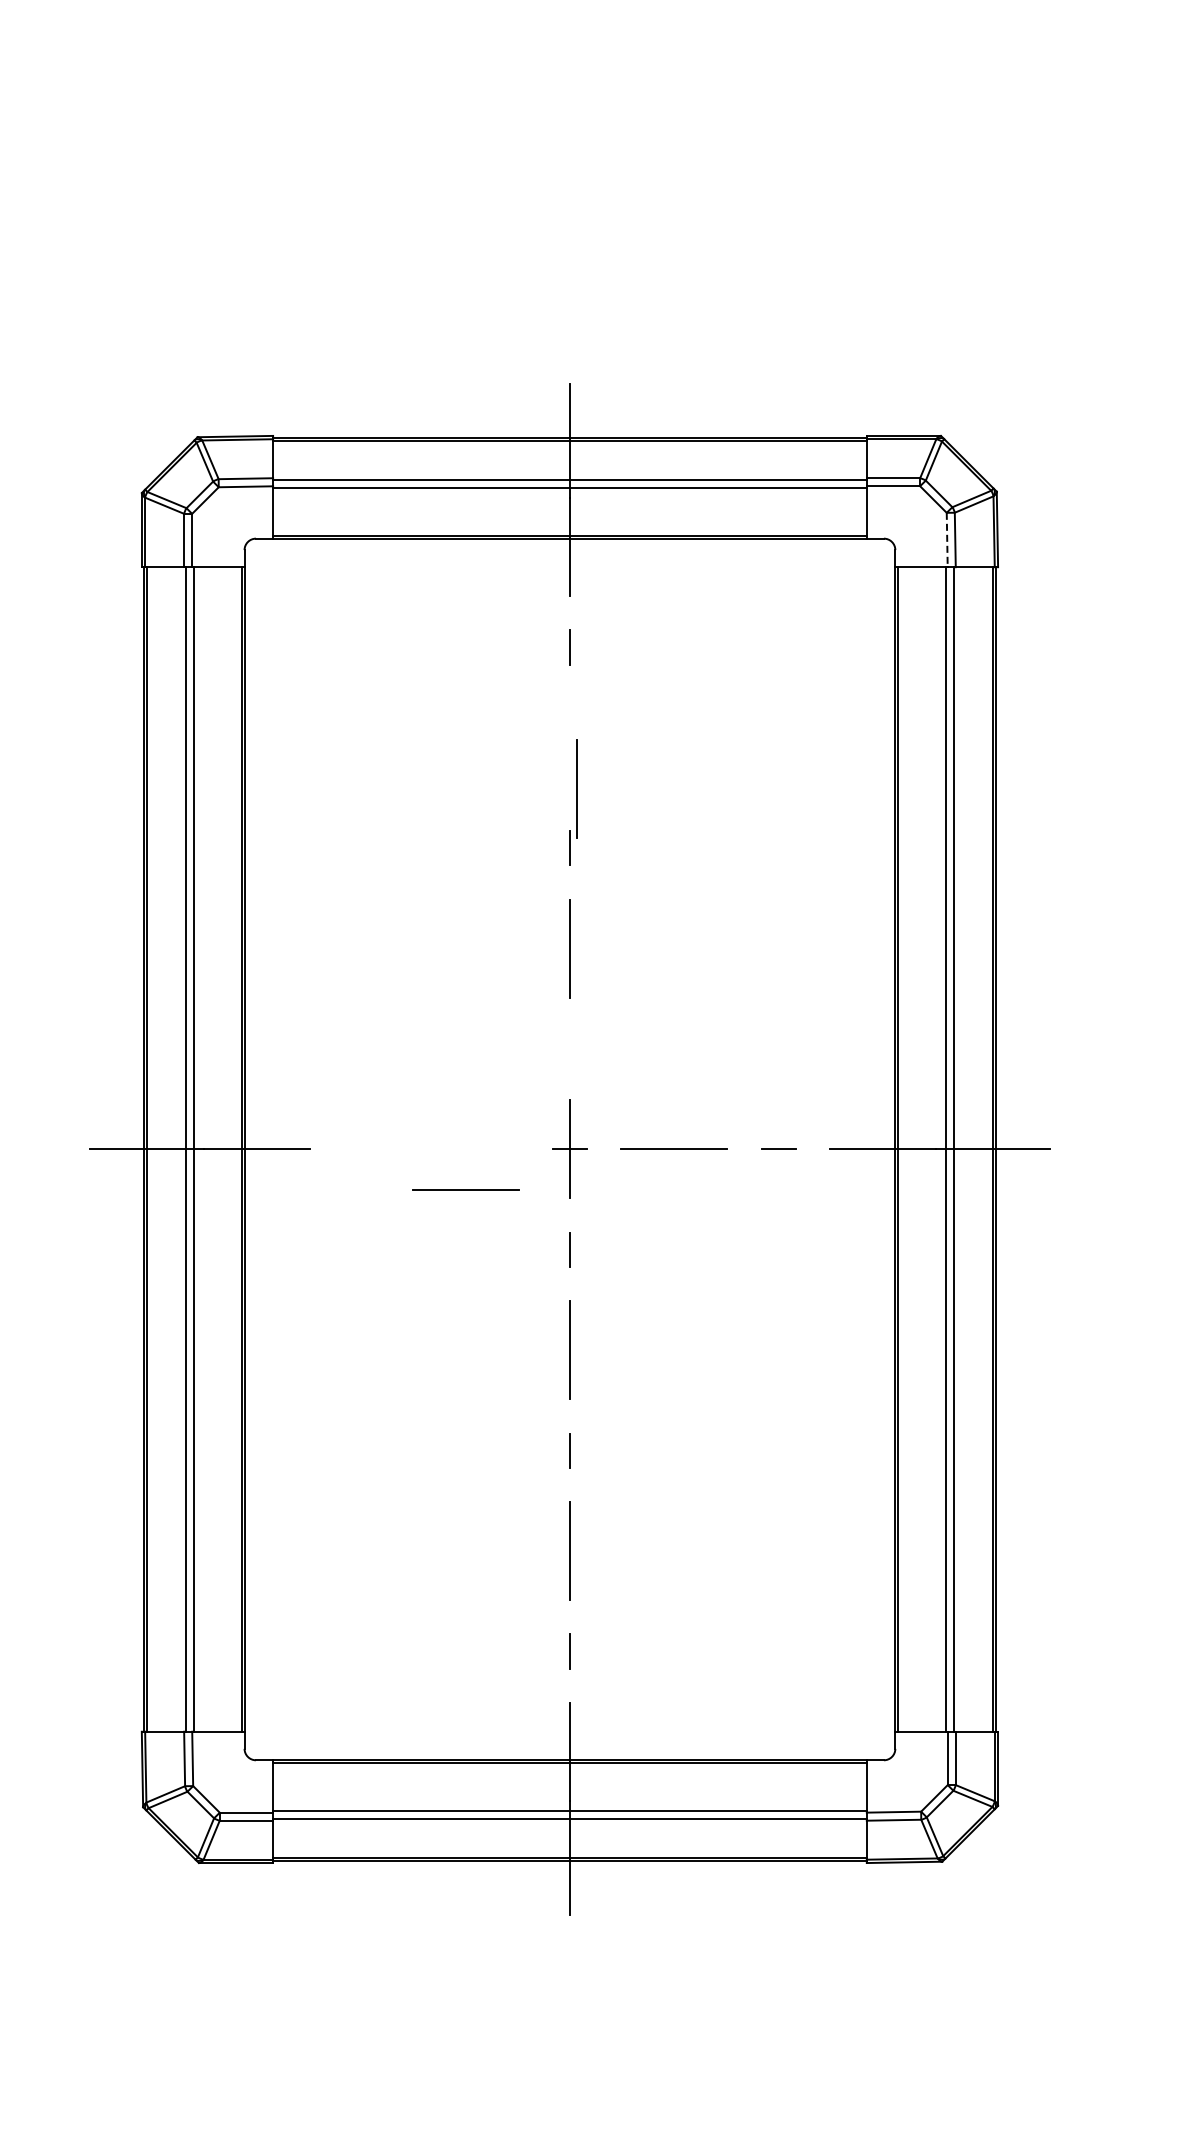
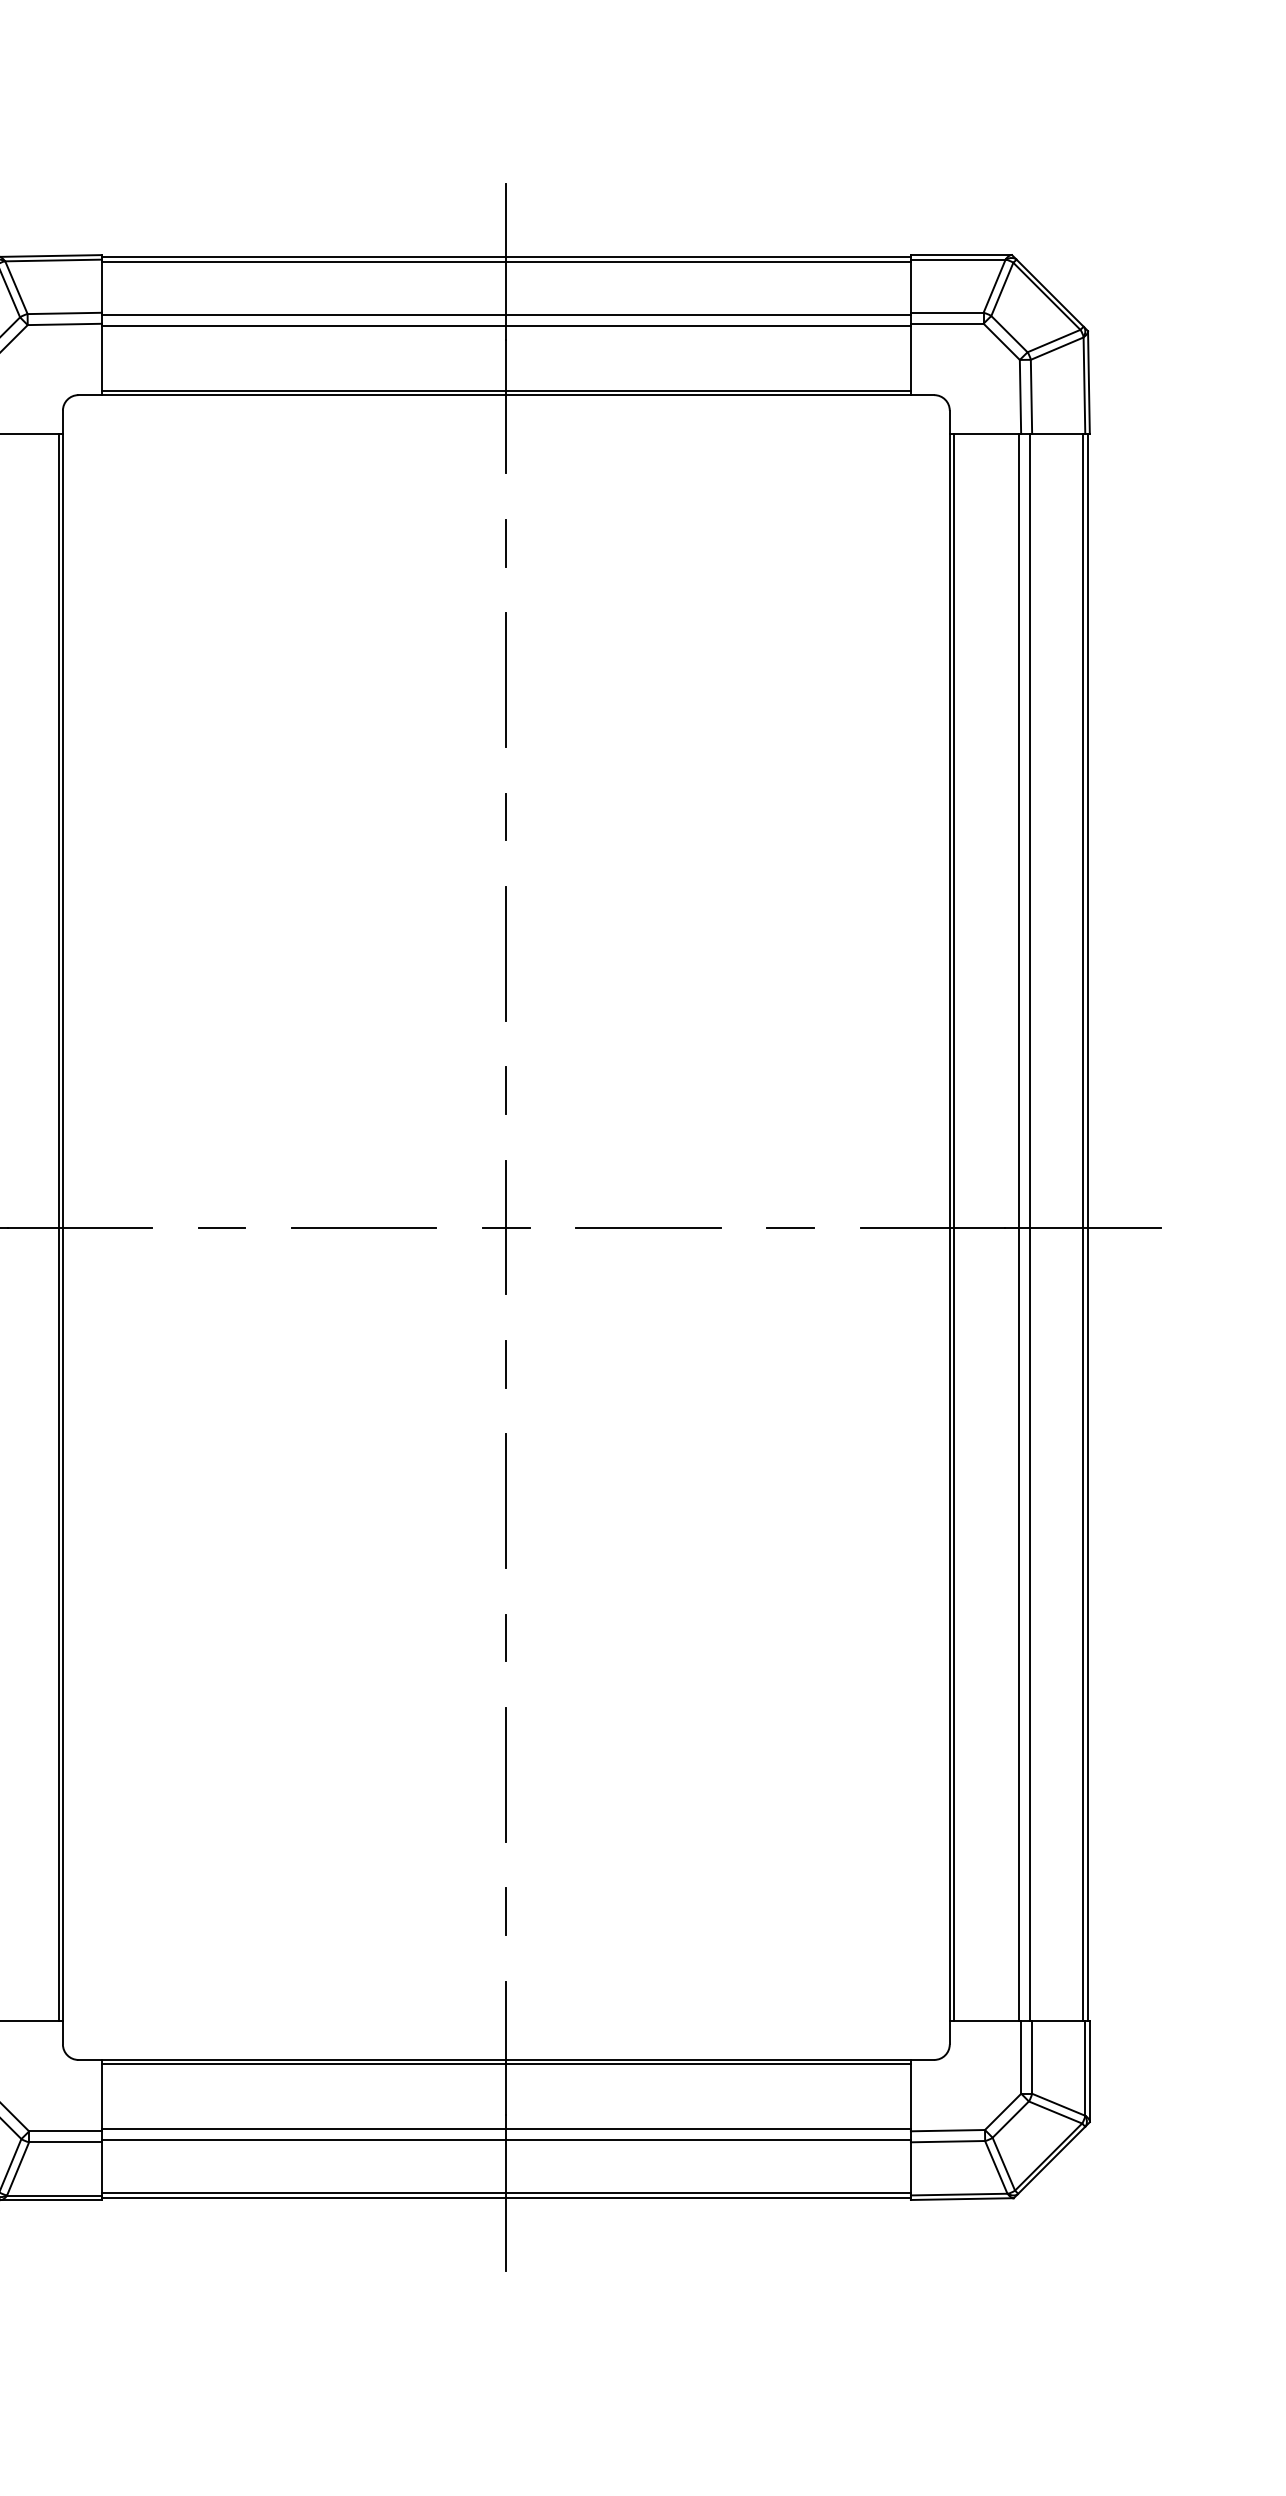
line: (947, 540) -> (1020, 397), dashed -> solid
line: (576, 788) -> (505, 679), moved
line: (569, 1048) -> (505, 1089), added
line: (361, 1149) -> (222, 1227), added
line: (465, 1189) -> (364, 1226), moved

